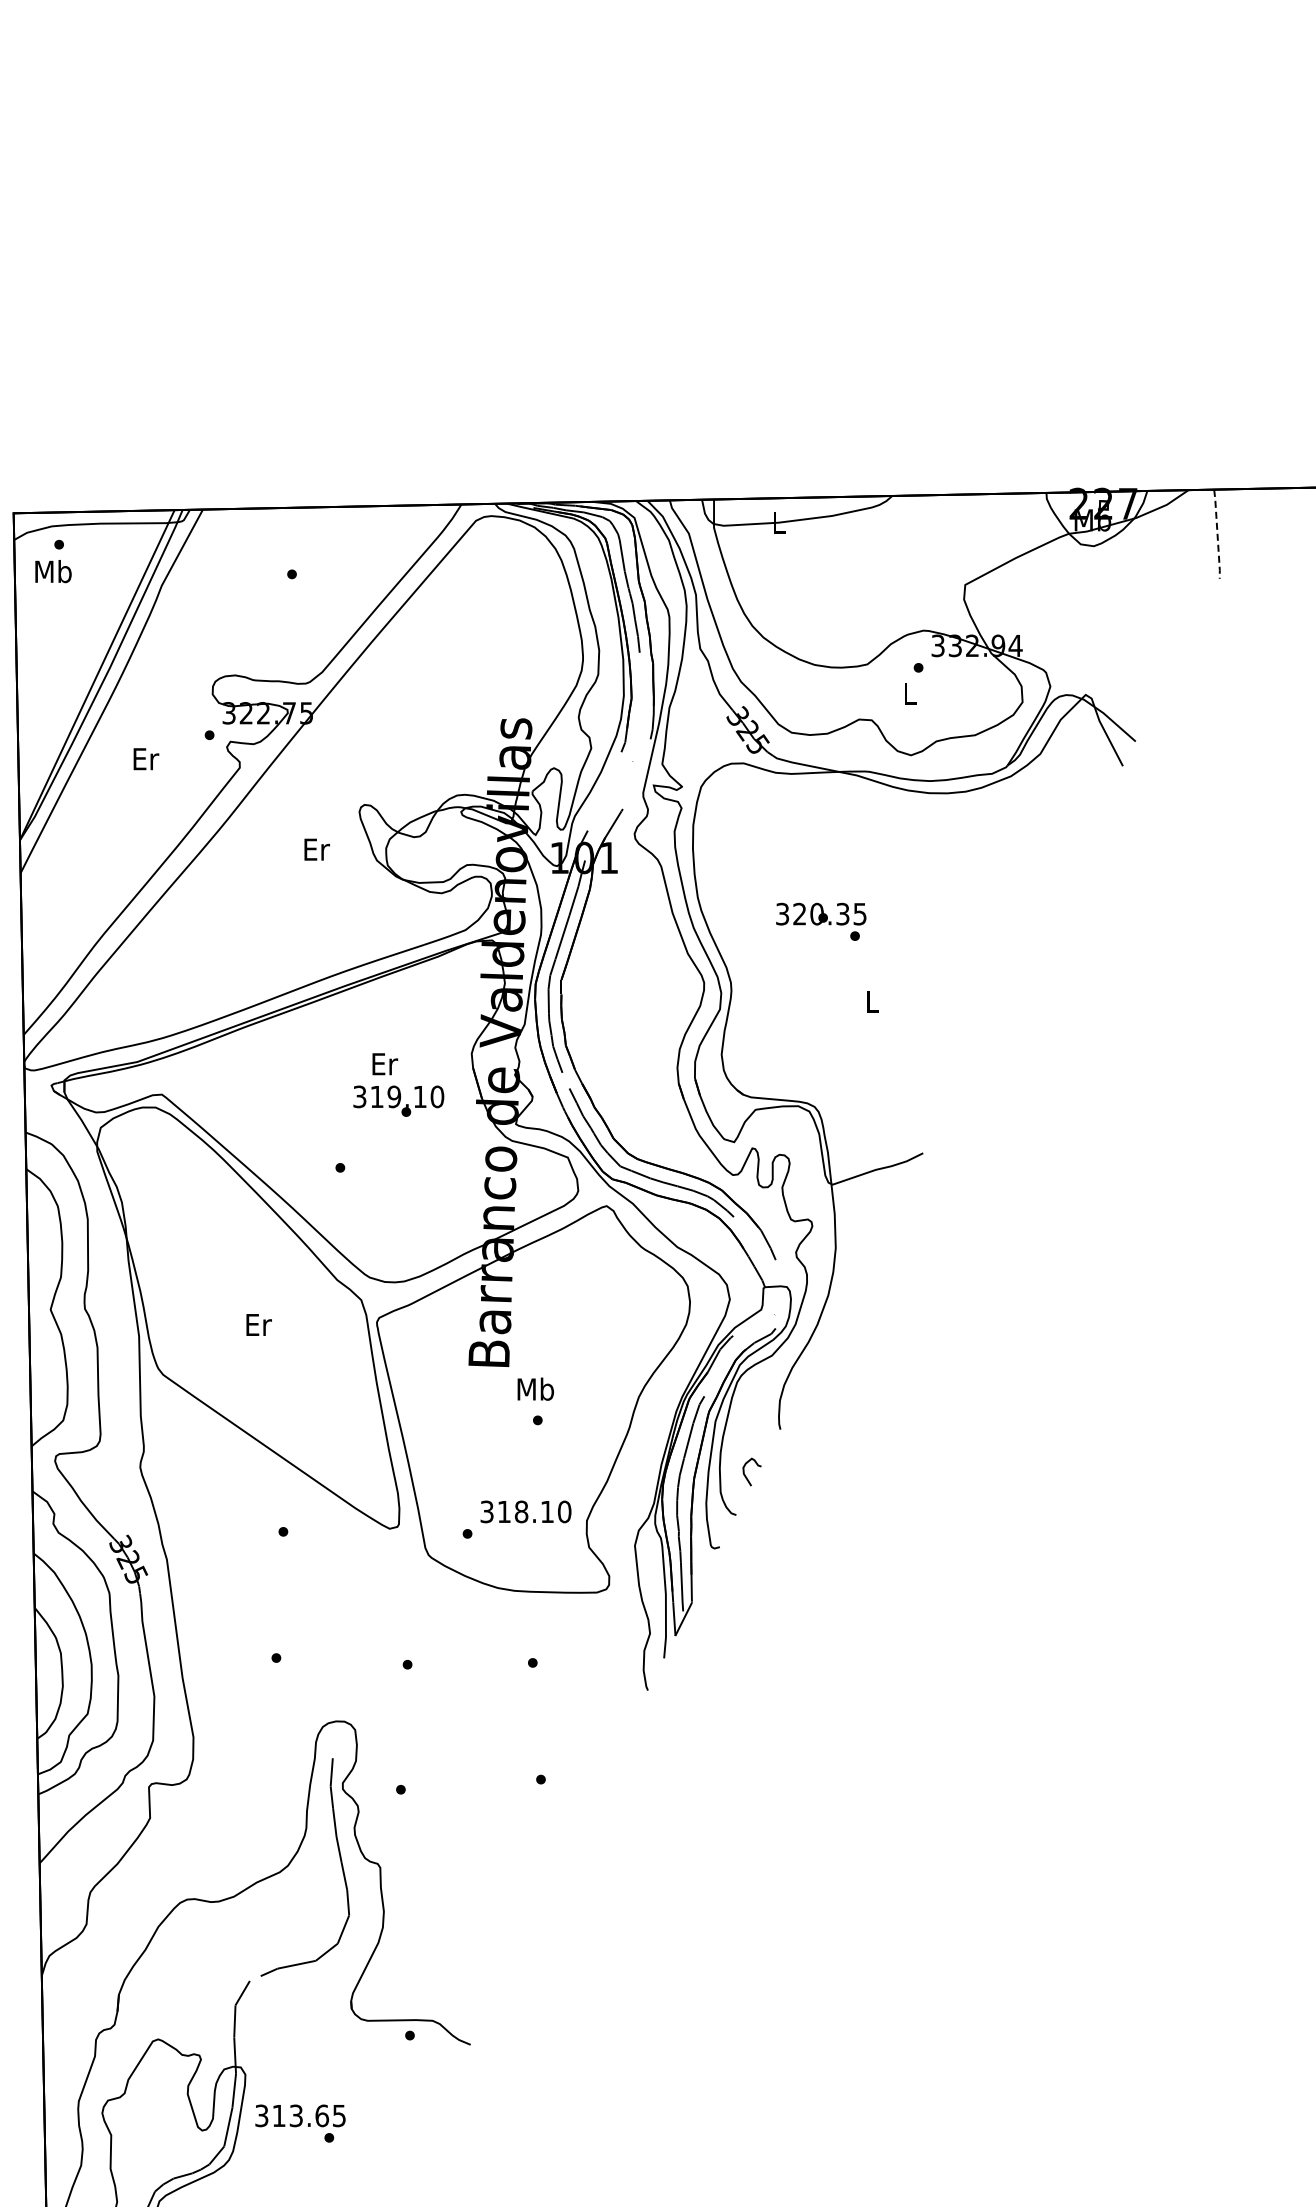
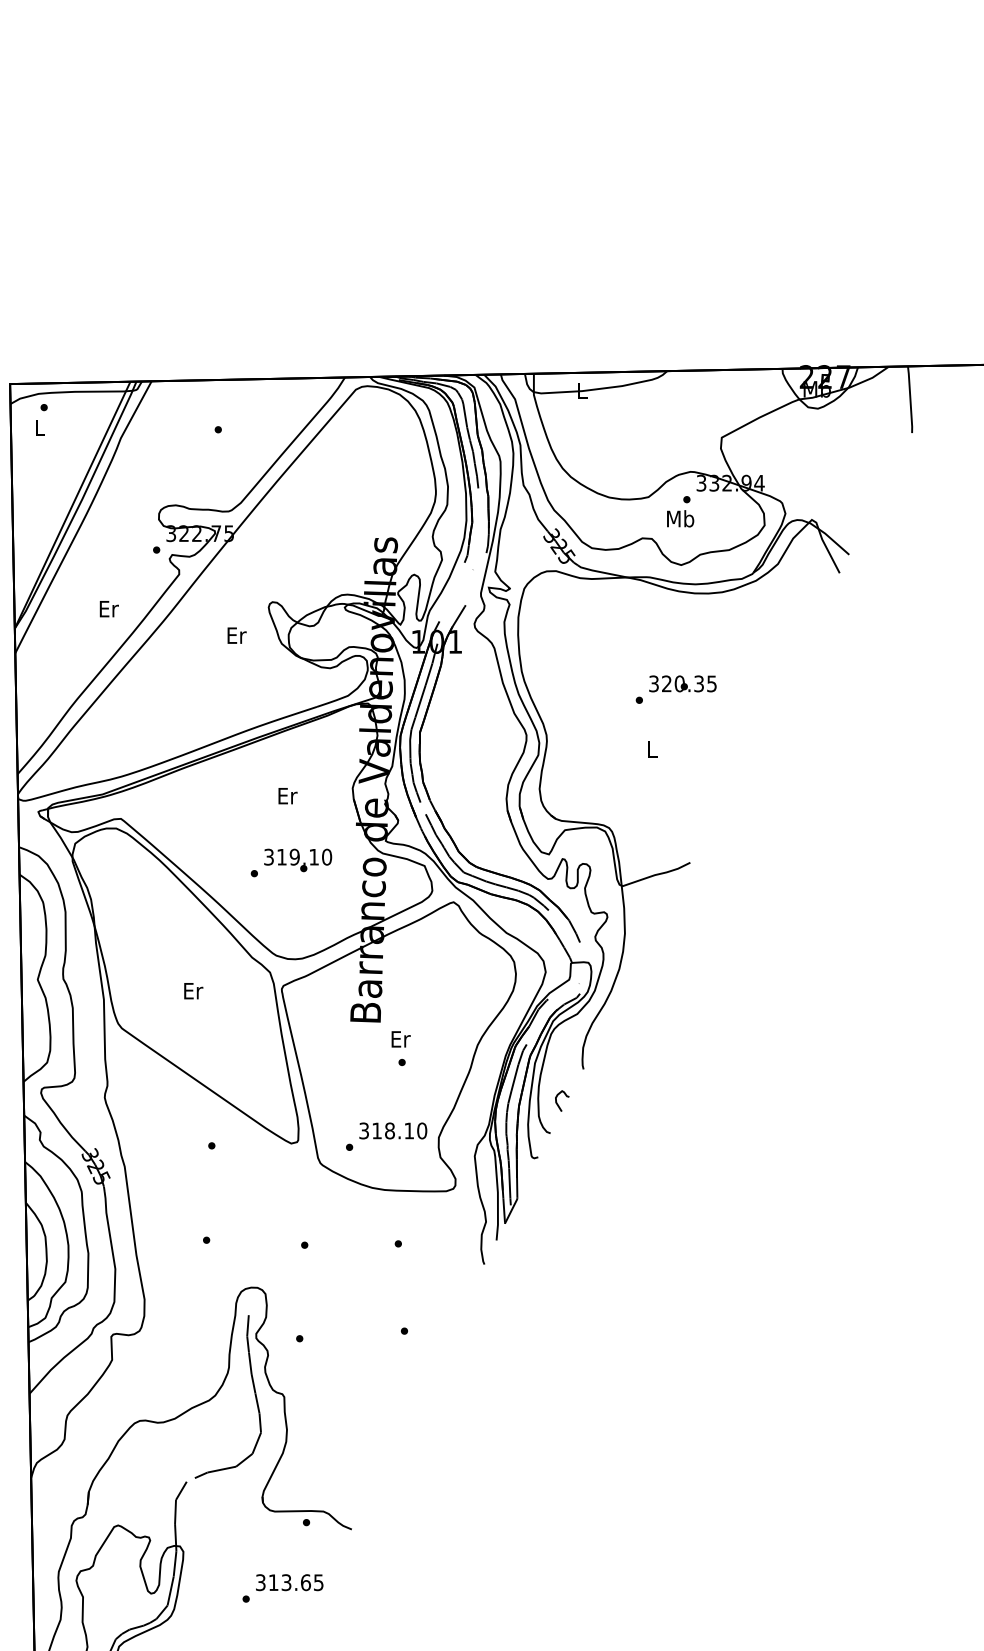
line: (1217, 534) -> (910, 399), dashed -> solid
text: (53, 571) -> (39, 427), Mb -> L
text: (910, 692) -> (680, 518), L -> Mb
text: (146, 759) -> (109, 609), moved
text: (821, 913) -> (683, 683), moved
text: (398, 1100) -> (297, 859), moved
text: (535, 1388) -> (400, 1038), Mb -> Er
text: (300, 2115) -> (289, 1582), moved

